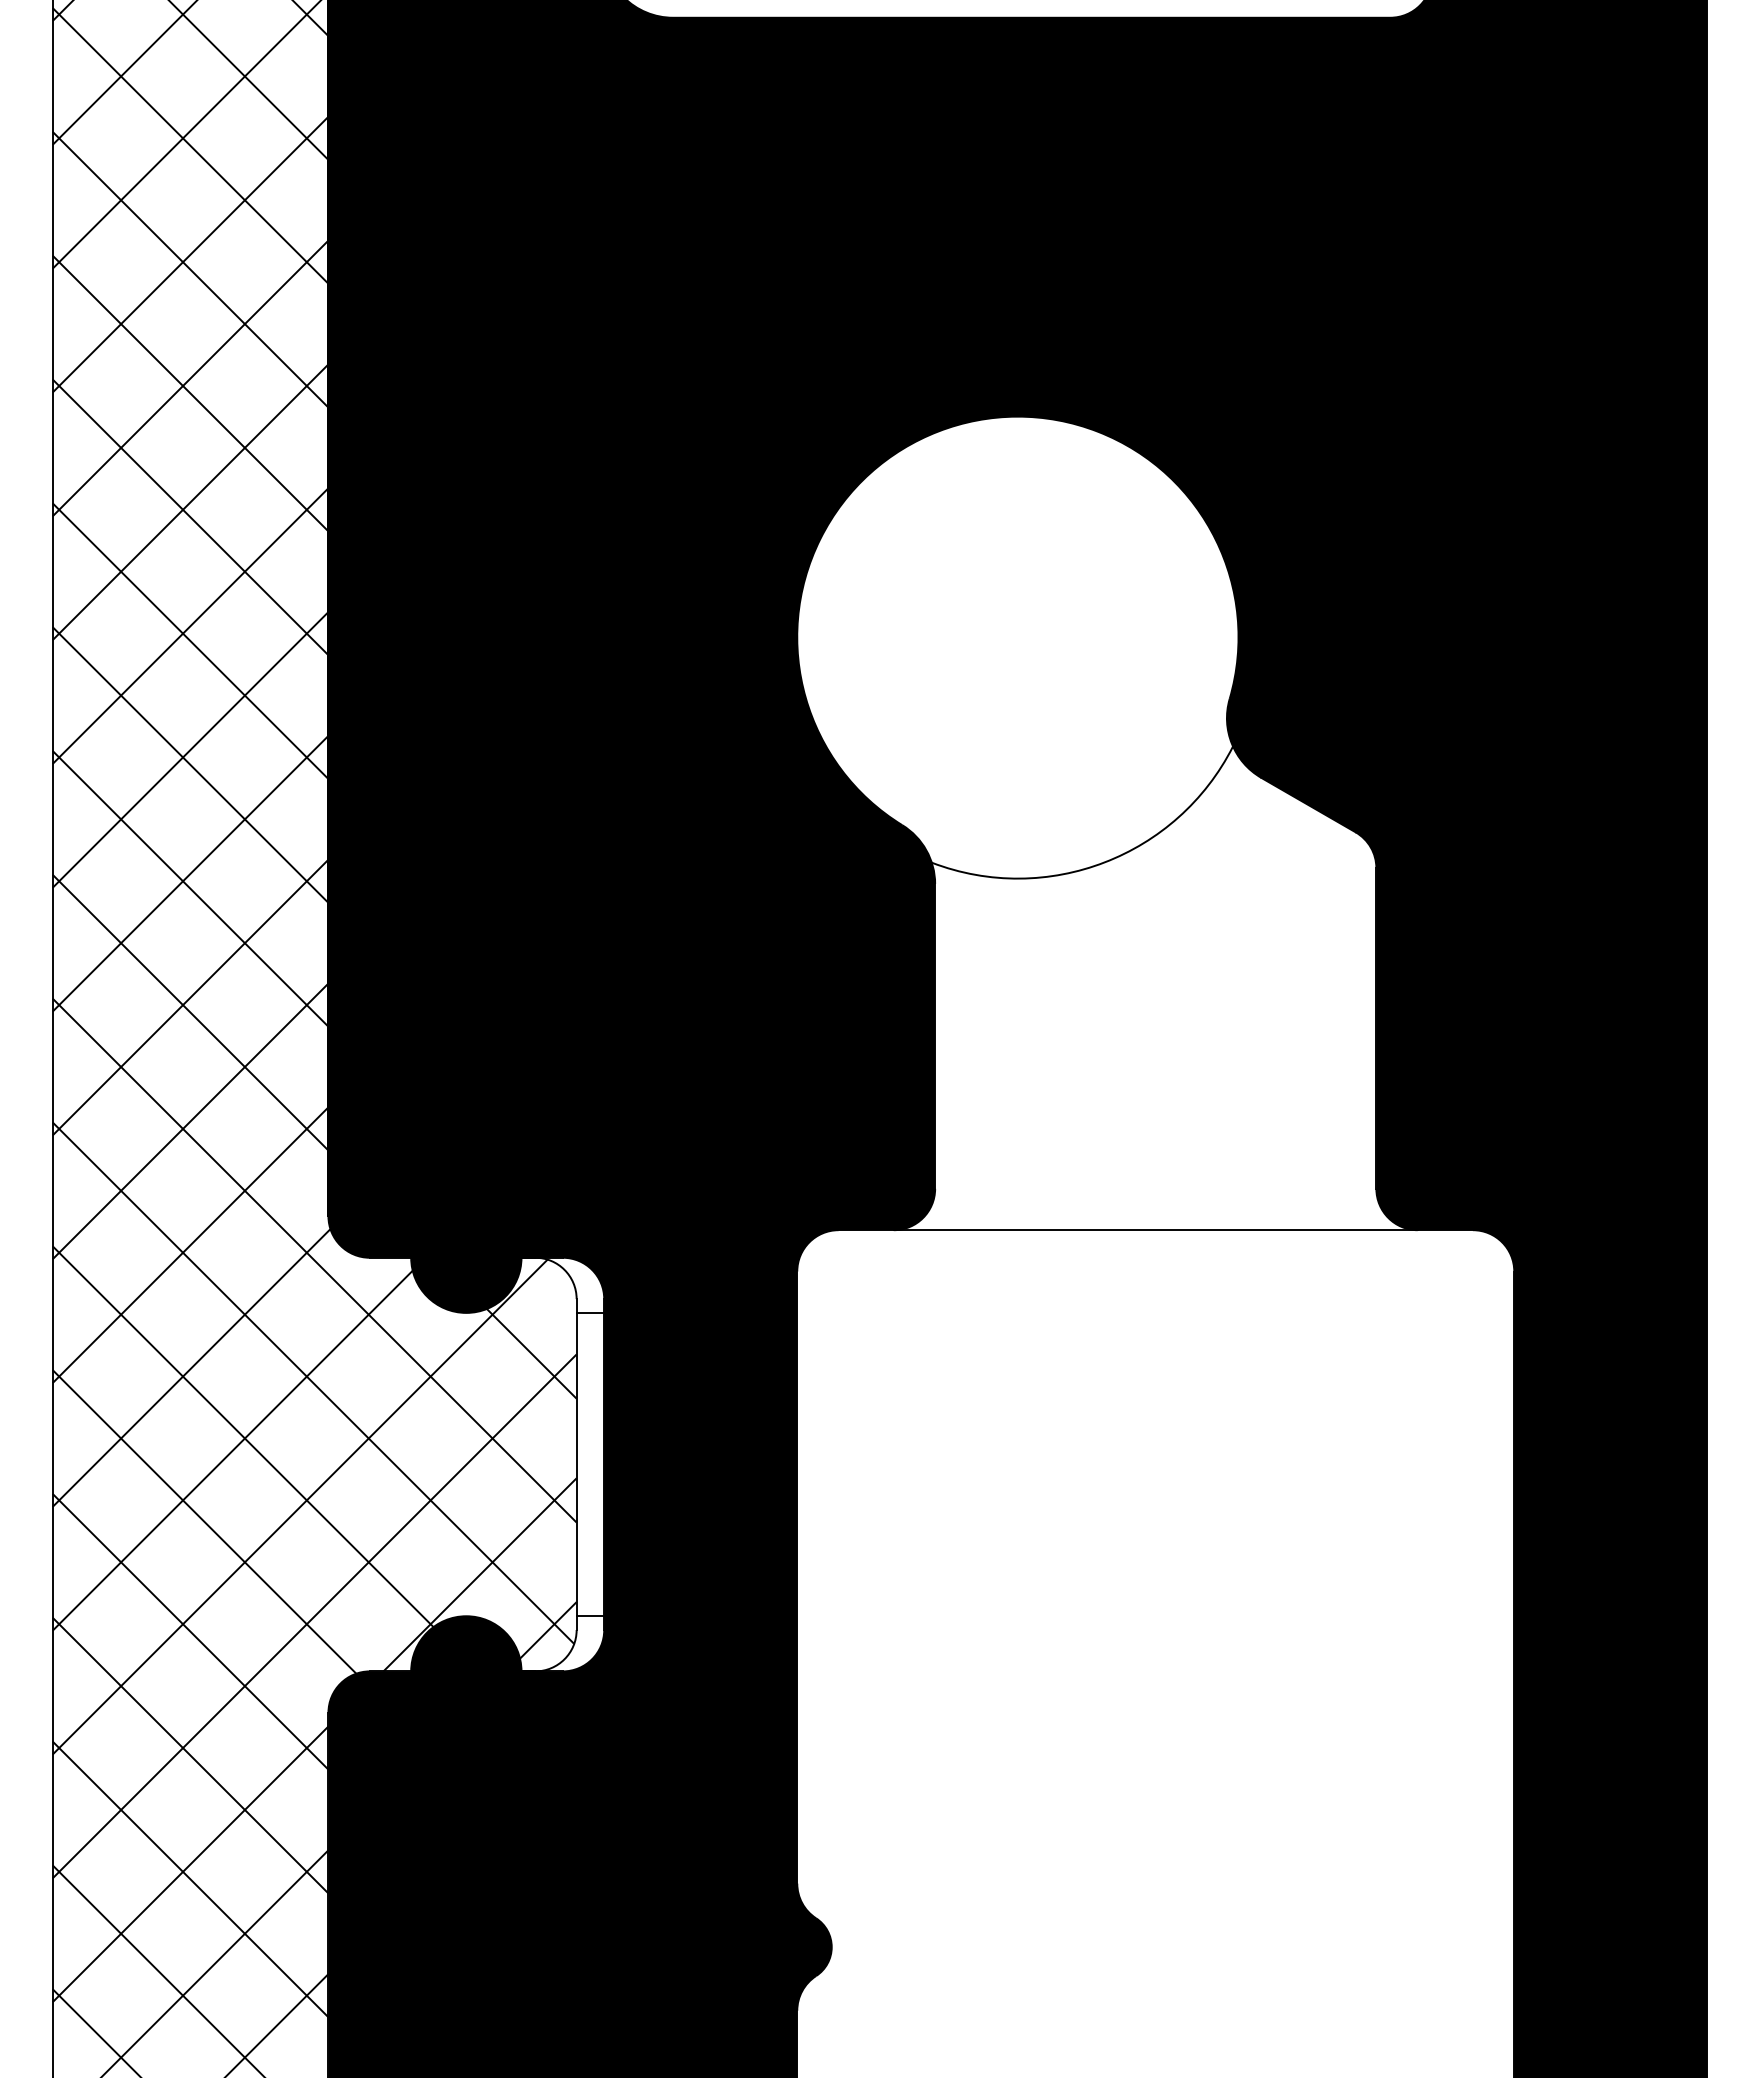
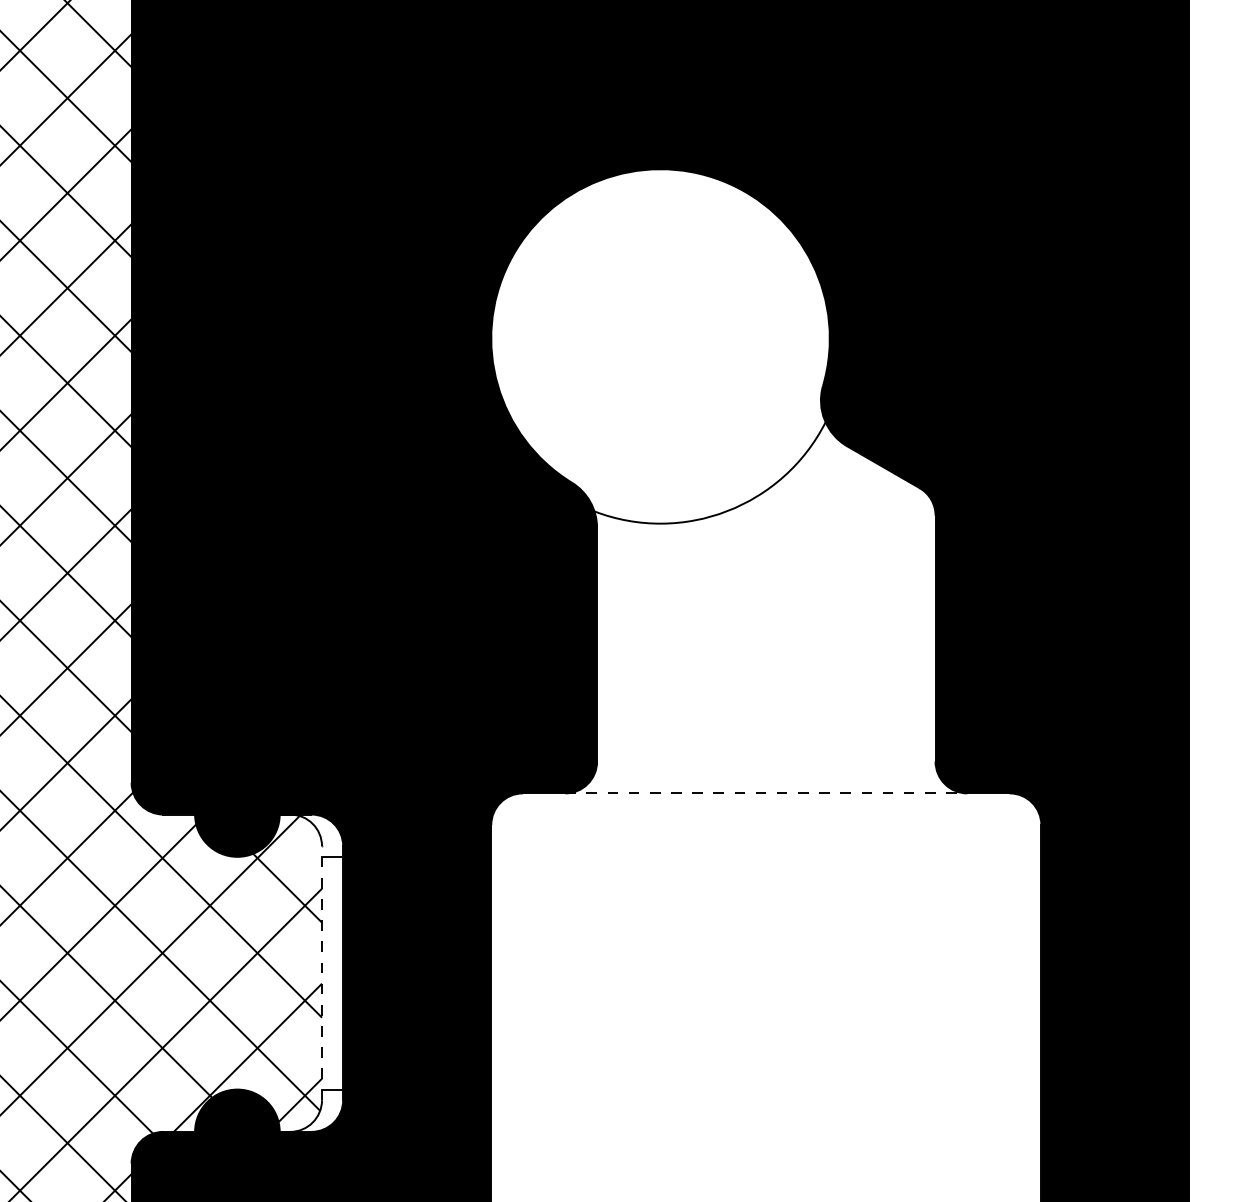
line: (1155, 1230) -> (766, 793), solid -> dashed
line: (576, 1464) -> (321, 973), solid -> dashed

